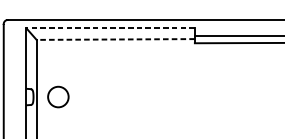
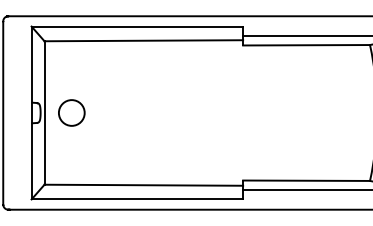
line: (110, 28) -> (137, 26), dashed -> solid
line: (115, 39) -> (143, 40), dashed -> solid

